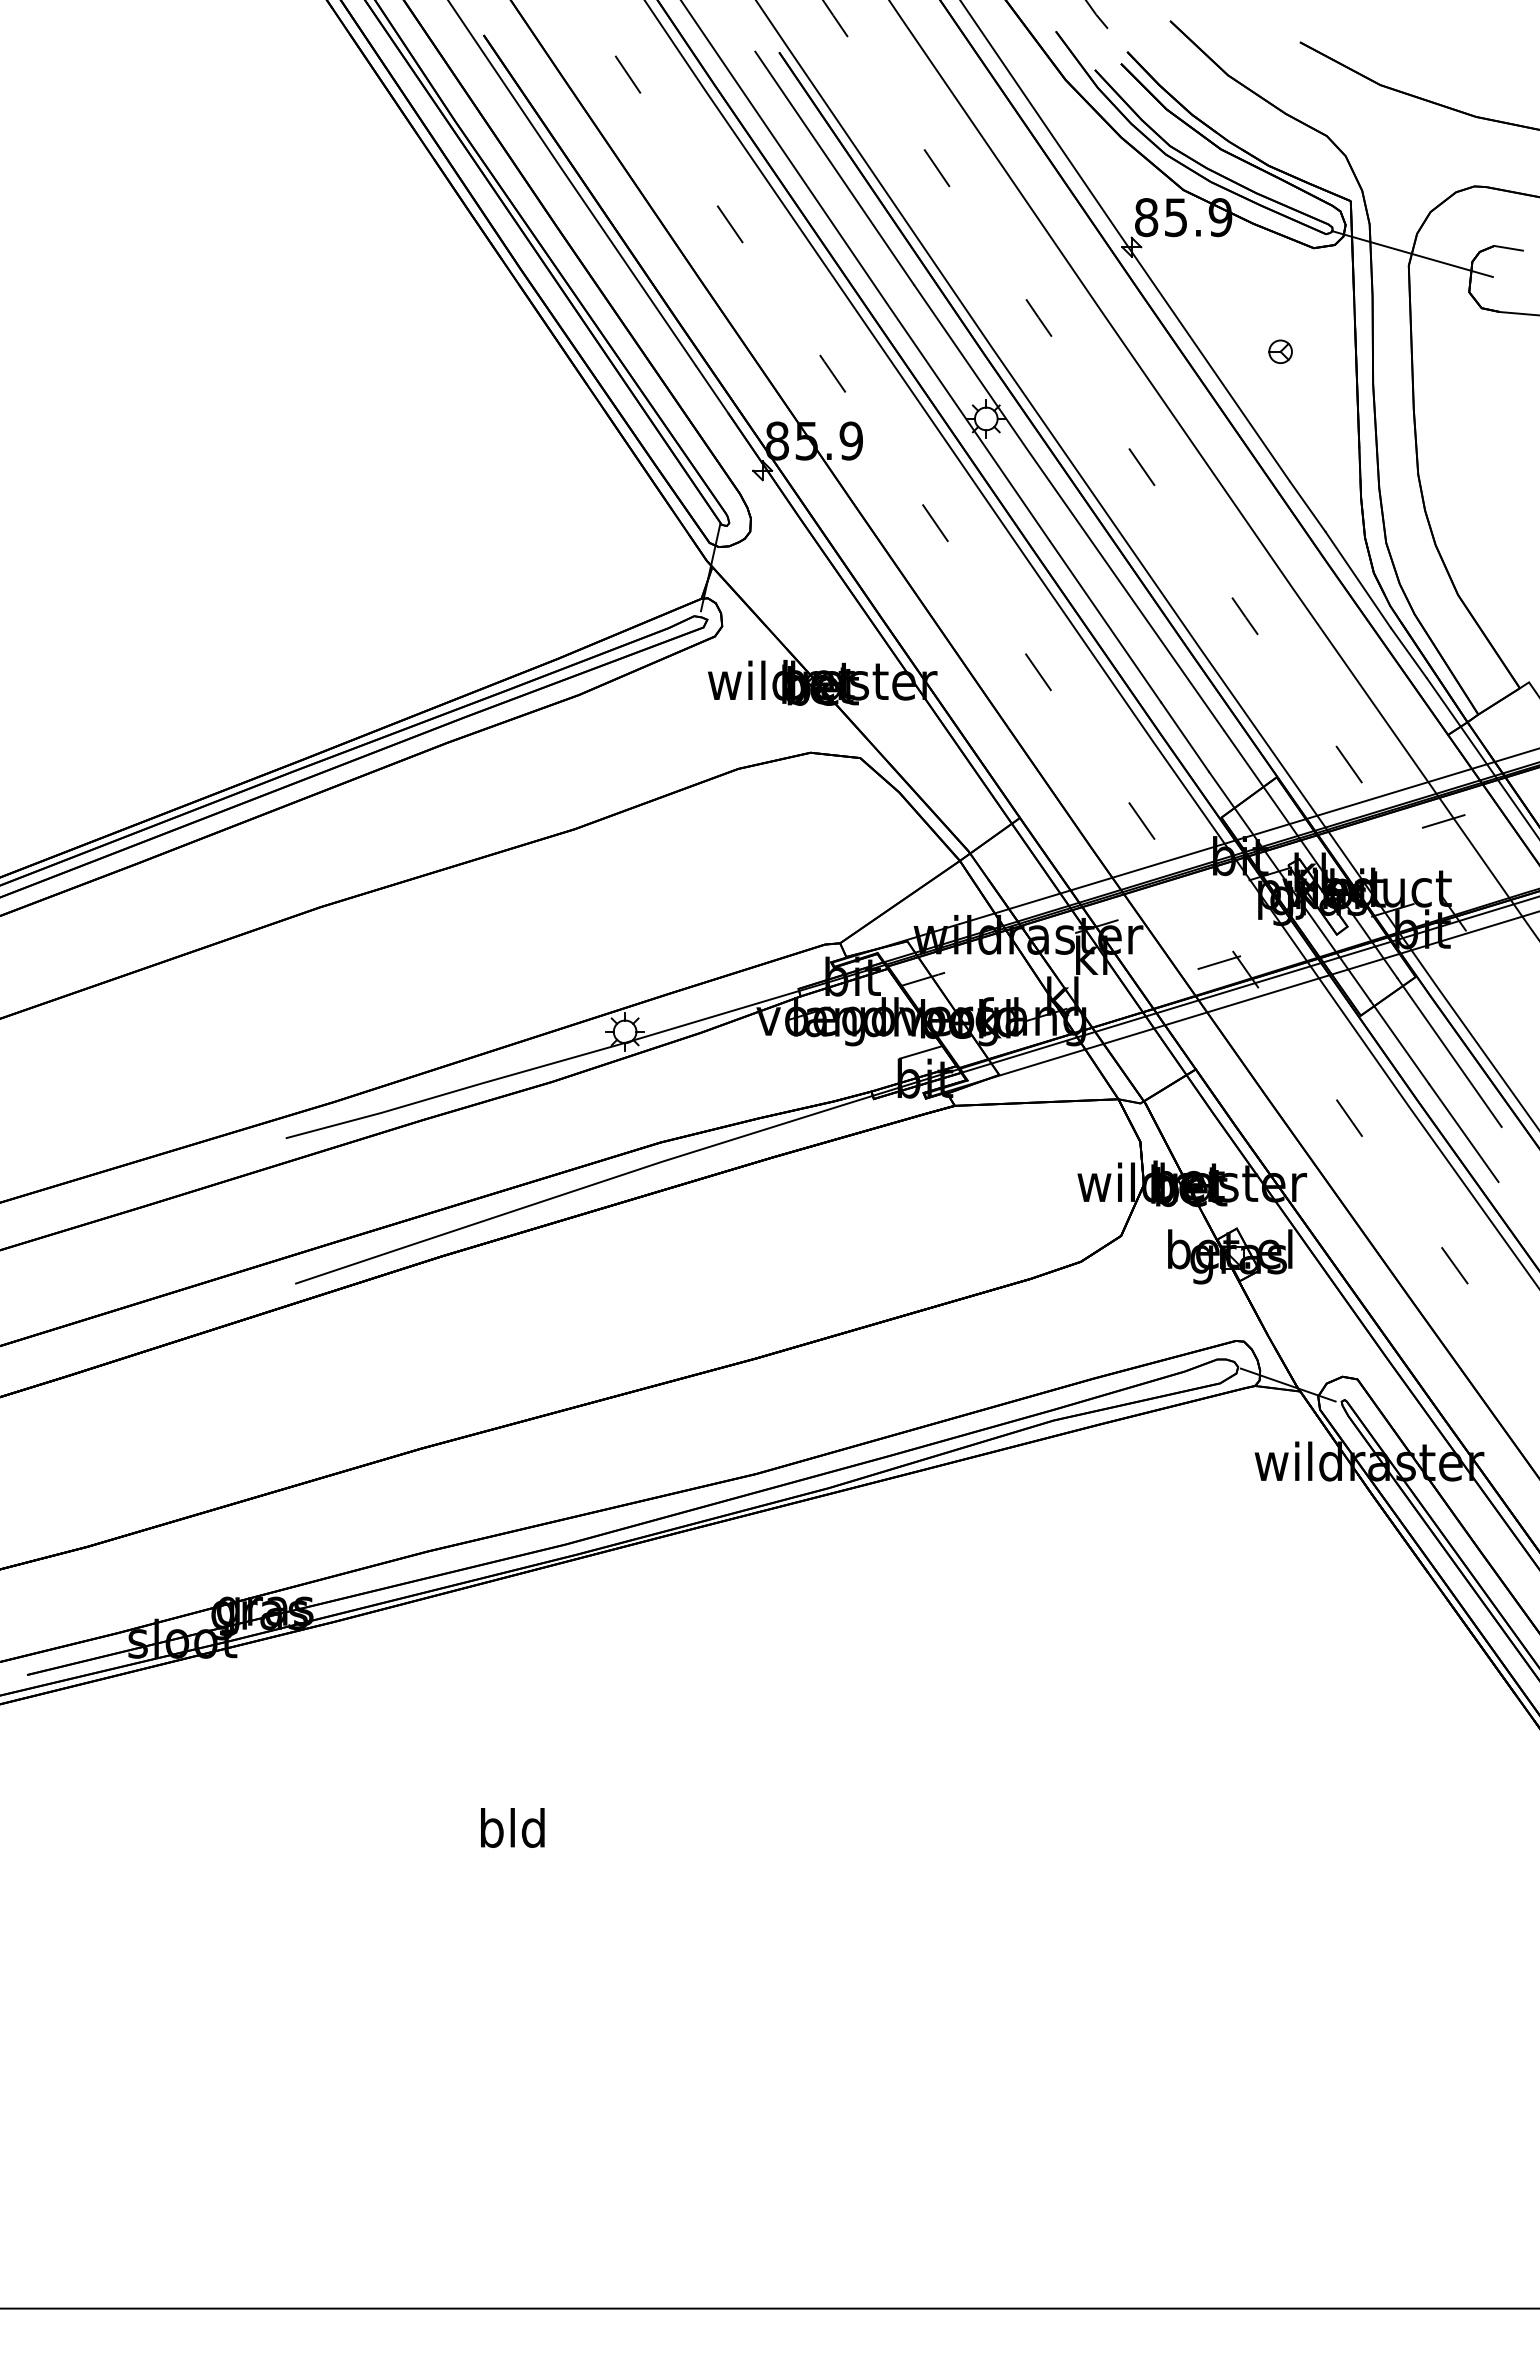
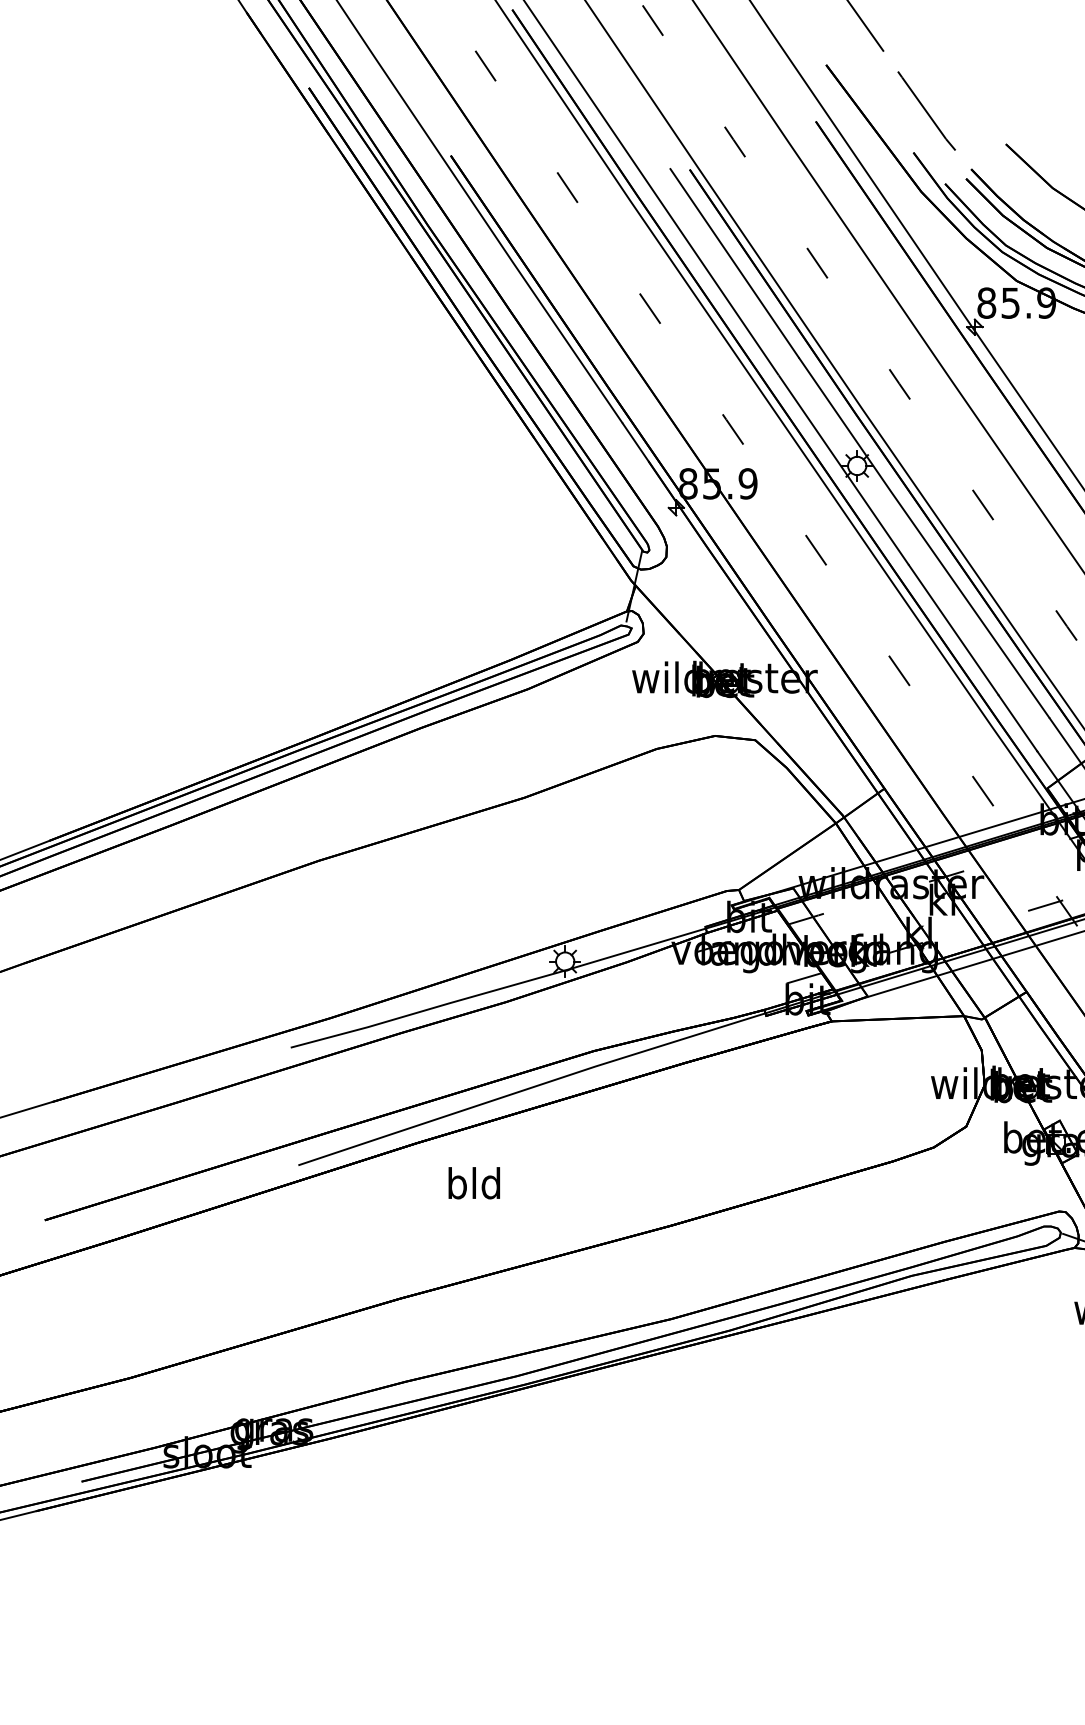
text: (512, 1827) -> (474, 1182), moved

